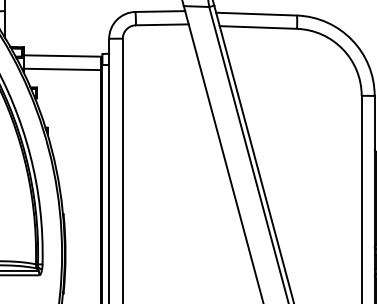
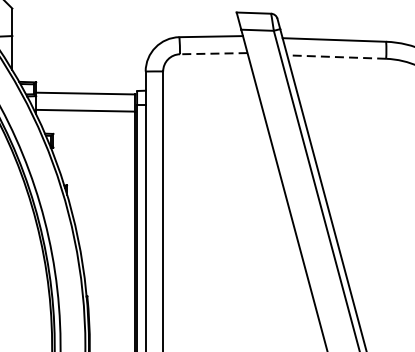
line: (161, 24) -> (212, 53), solid -> dashed
line: (258, 27) -> (336, 57), solid -> dashed

